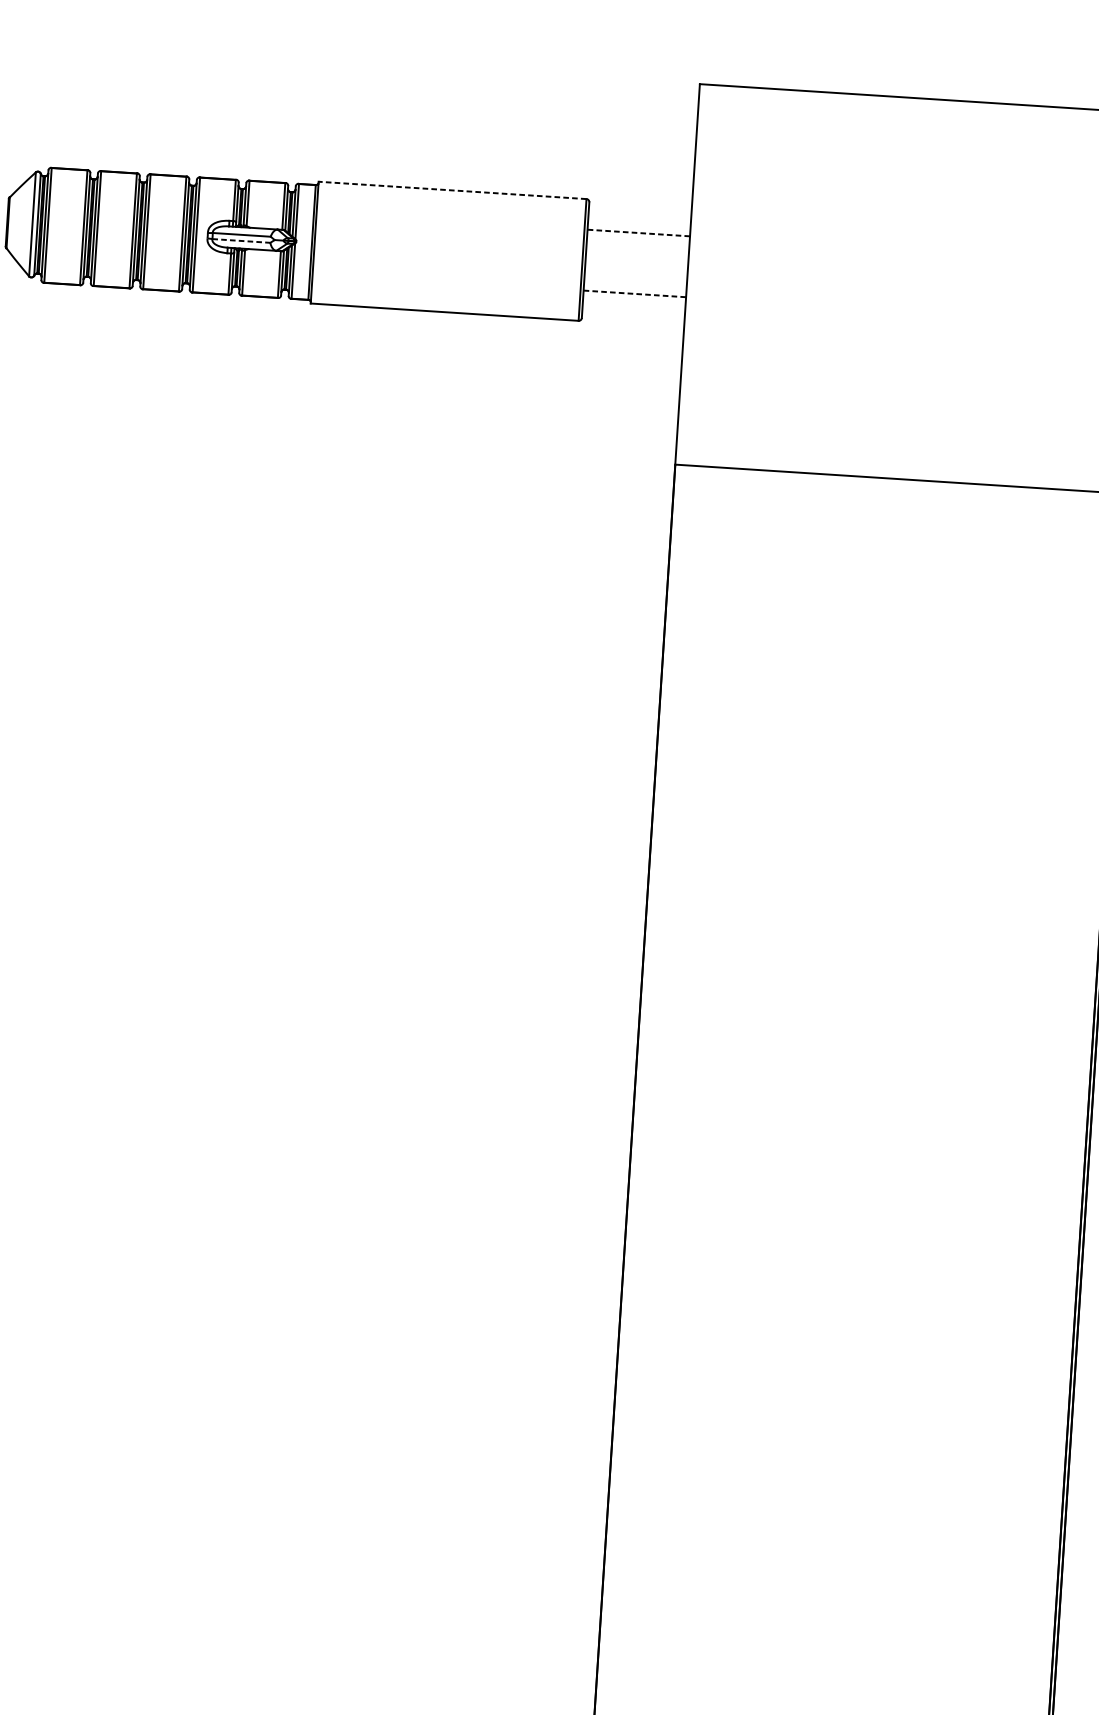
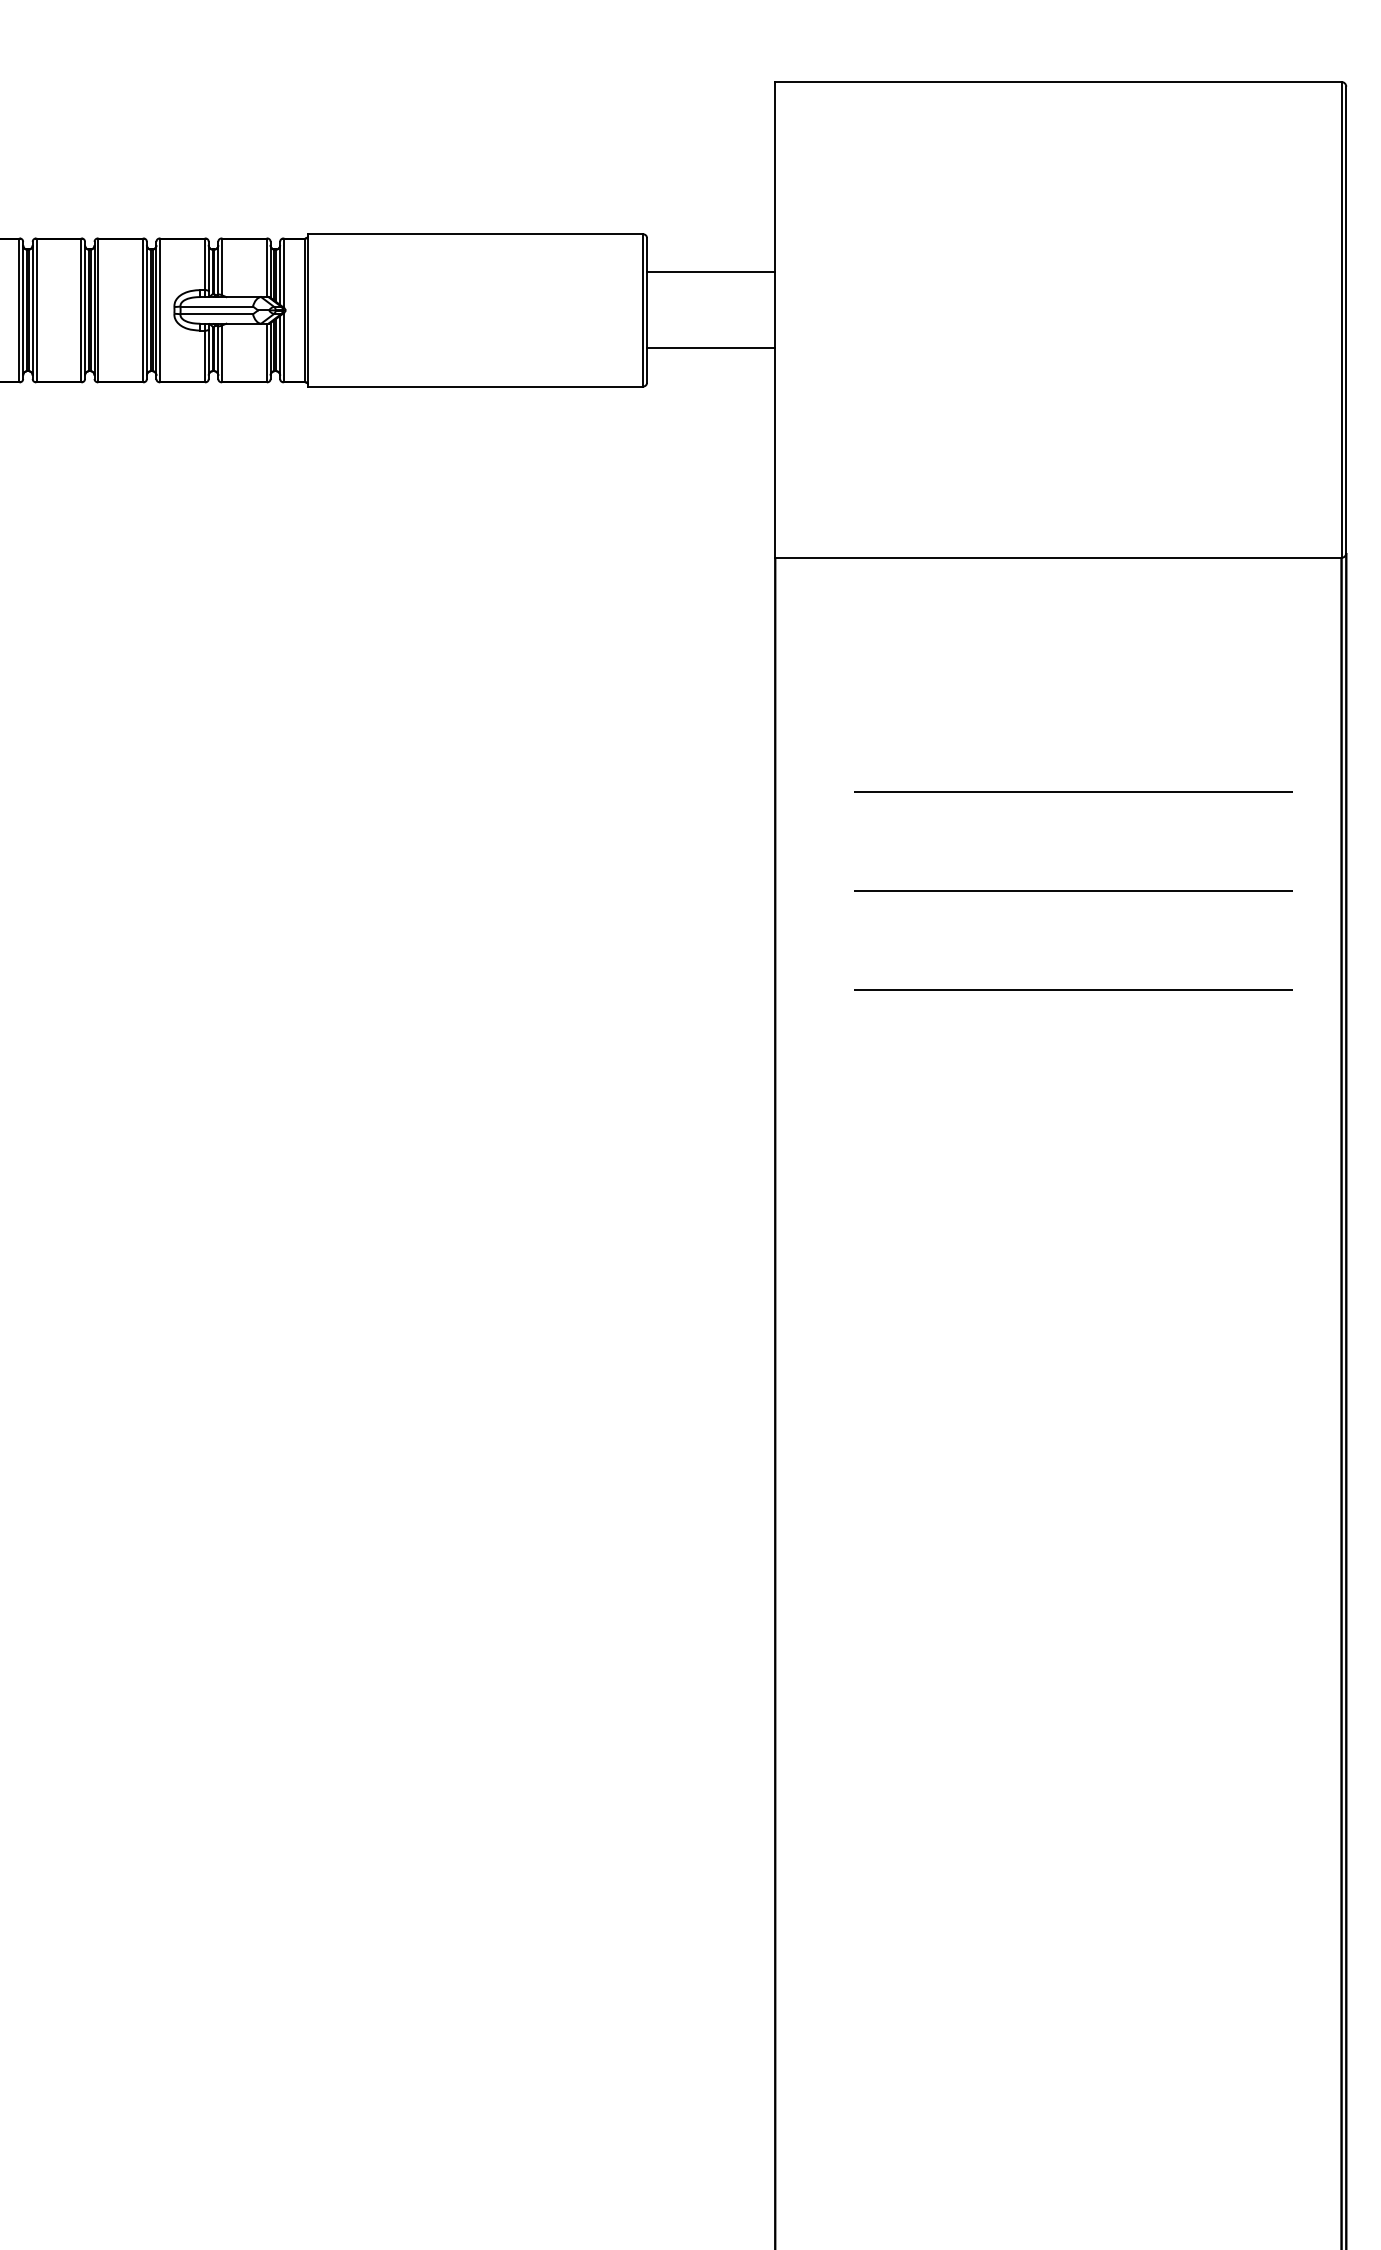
line: (452, 190) -> (475, 234), dashed -> solid
line: (638, 233) -> (710, 272), dashed -> solid
line: (241, 241) -> (217, 314), dashed -> solid
line: (635, 293) -> (711, 348), dashed -> solid
line: (900, 666) -> (1072, 791), added
line: (895, 746) -> (1072, 891), added
line: (890, 825) -> (1072, 990), added

